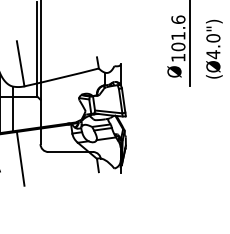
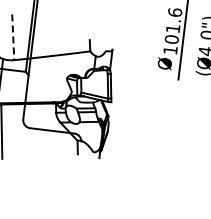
line: (20, 63) -> (13, 36), solid -> dashed

